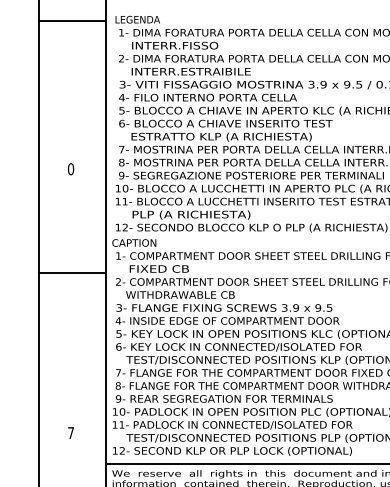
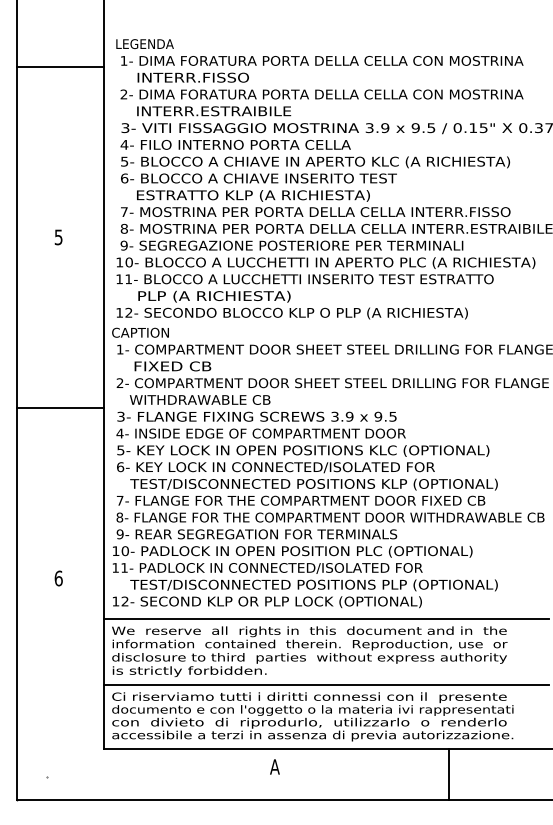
line: (71, 20) -> (59, 66), moved
text: (70, 169) -> (58, 237), 0 -> 5
line: (71, 272) -> (59, 407), moved
text: (70, 433) -> (58, 578), 7 -> 6

